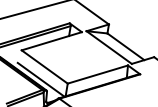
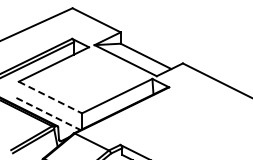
line: (44, 66) -> (50, 97), solid -> dashed
line: (41, 80) -> (48, 114), solid -> dashed

